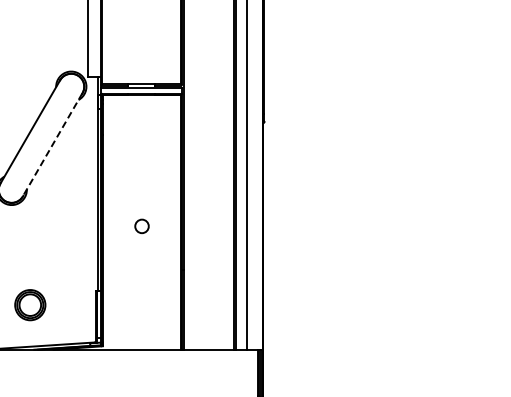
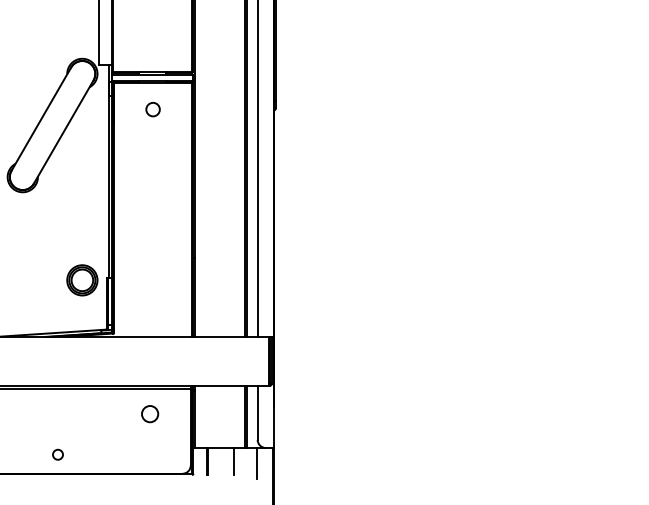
line: (52, 144) -> (63, 131), dashed -> solid
circle: (141, 226) -> (152, 109), moved
part: (30, 305) -> (82, 280), moved

